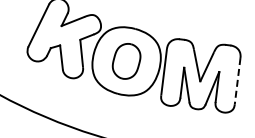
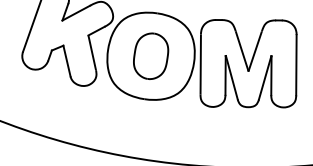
line: (237, 81) -> (296, 65), dashed -> solid

